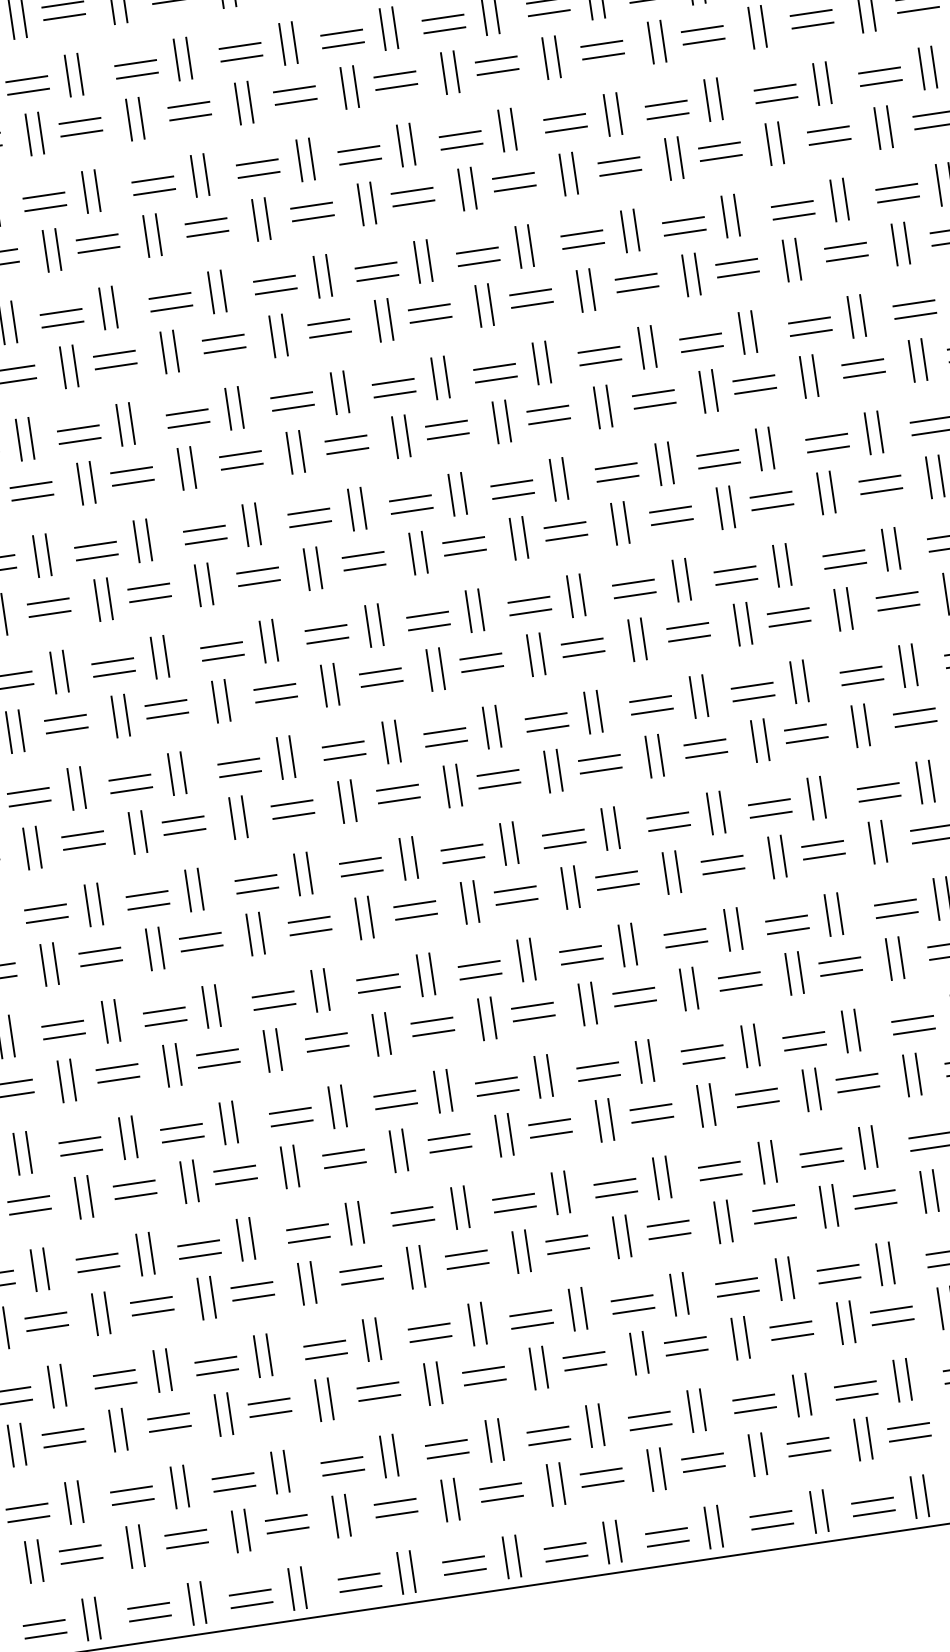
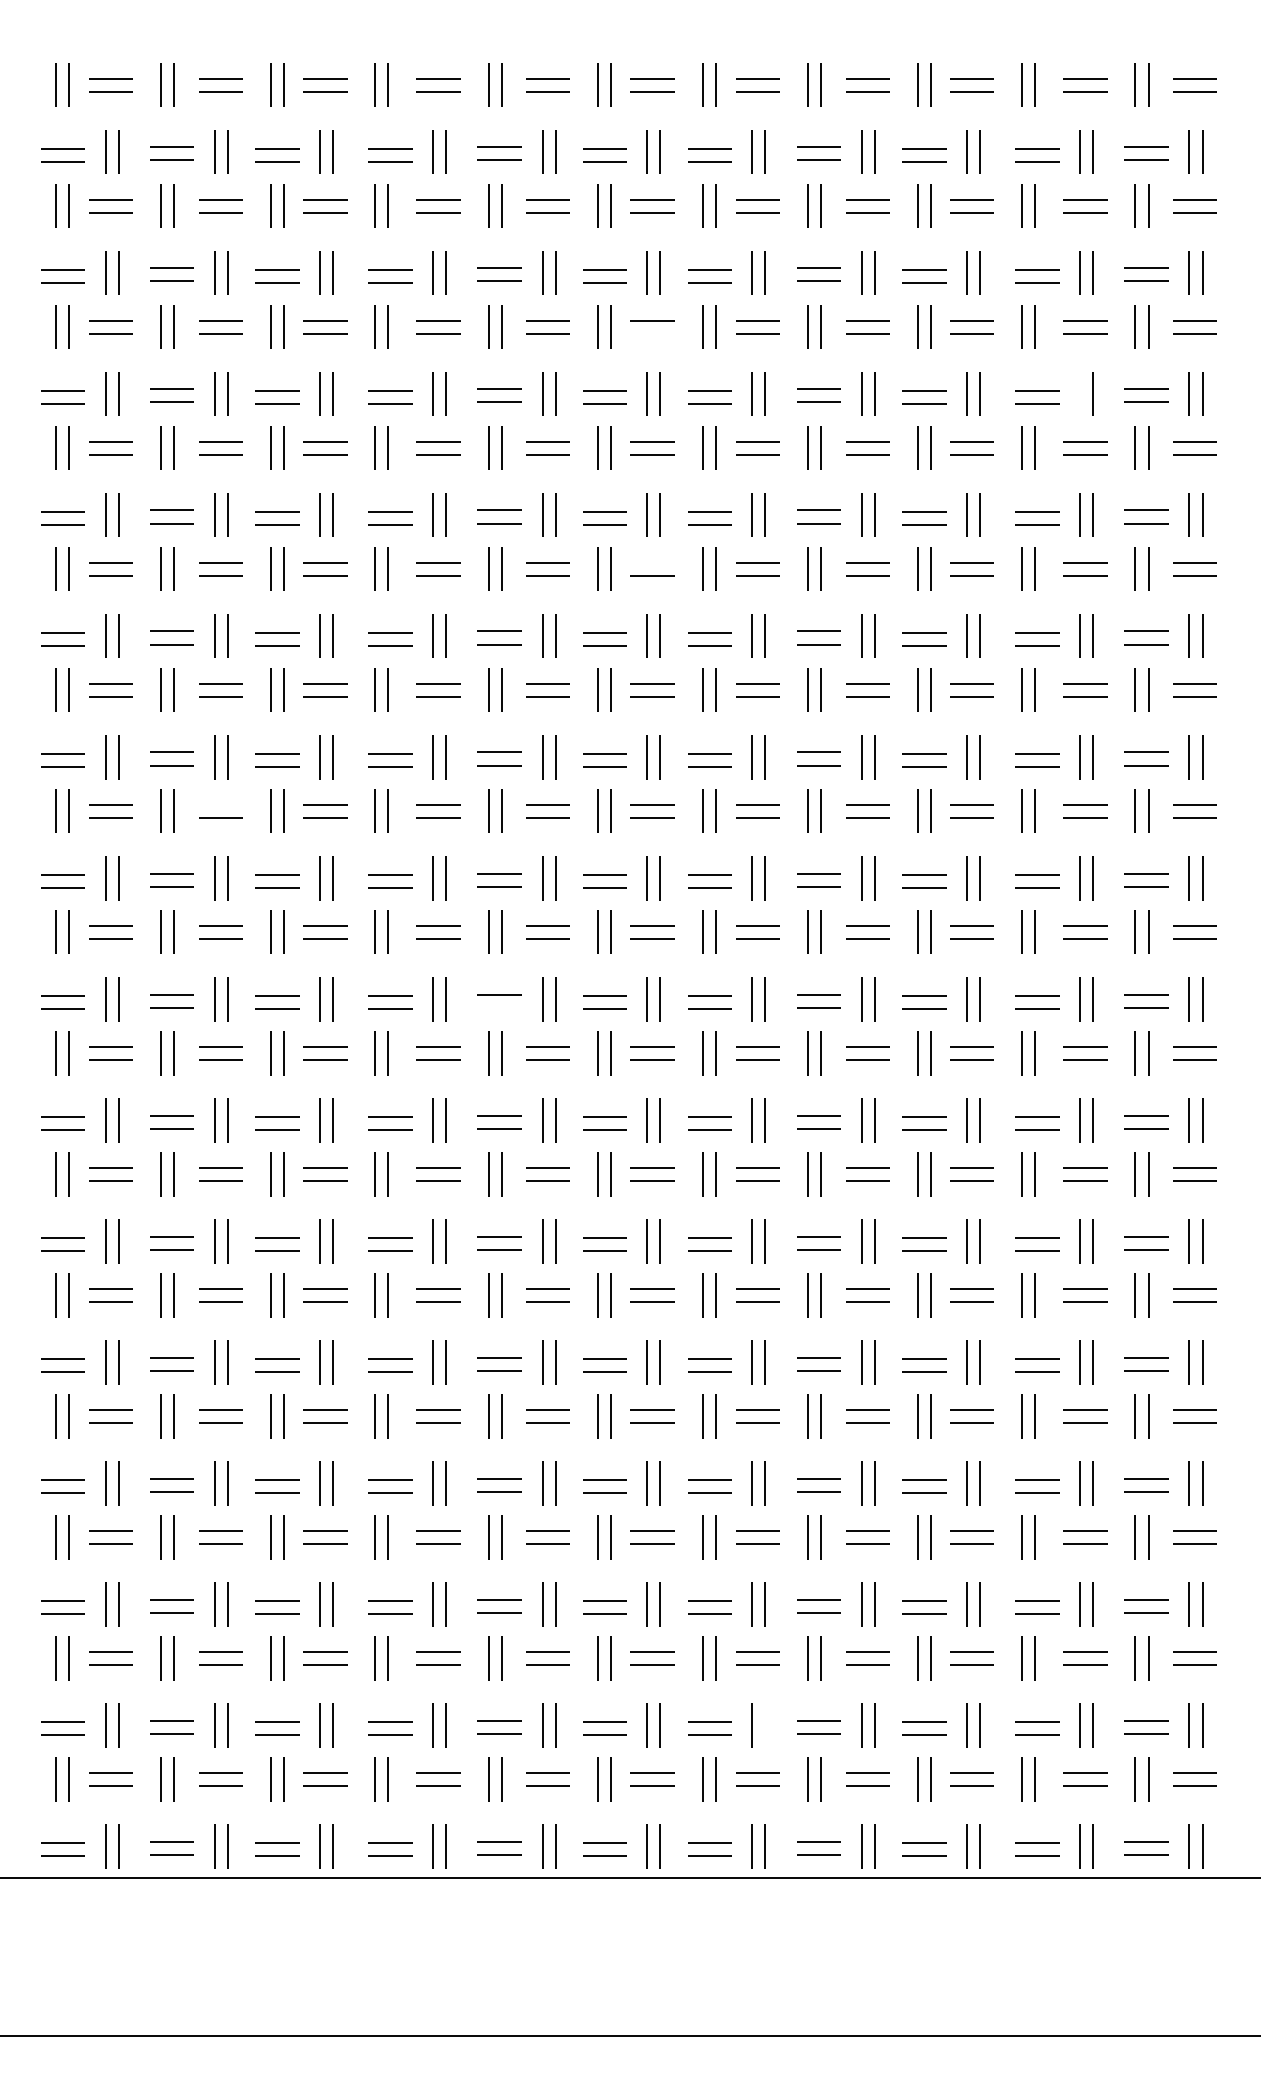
line: (815, 83) -> (1079, 393), removed
line: (396, 86) -> (652, 333), removed
line: (429, 307) -> (652, 562), removed
line: (47, 601) -> (220, 804), removed
line: (345, 756) -> (499, 1007), removed
line: (702, 1409) -> (764, 1725), removed

